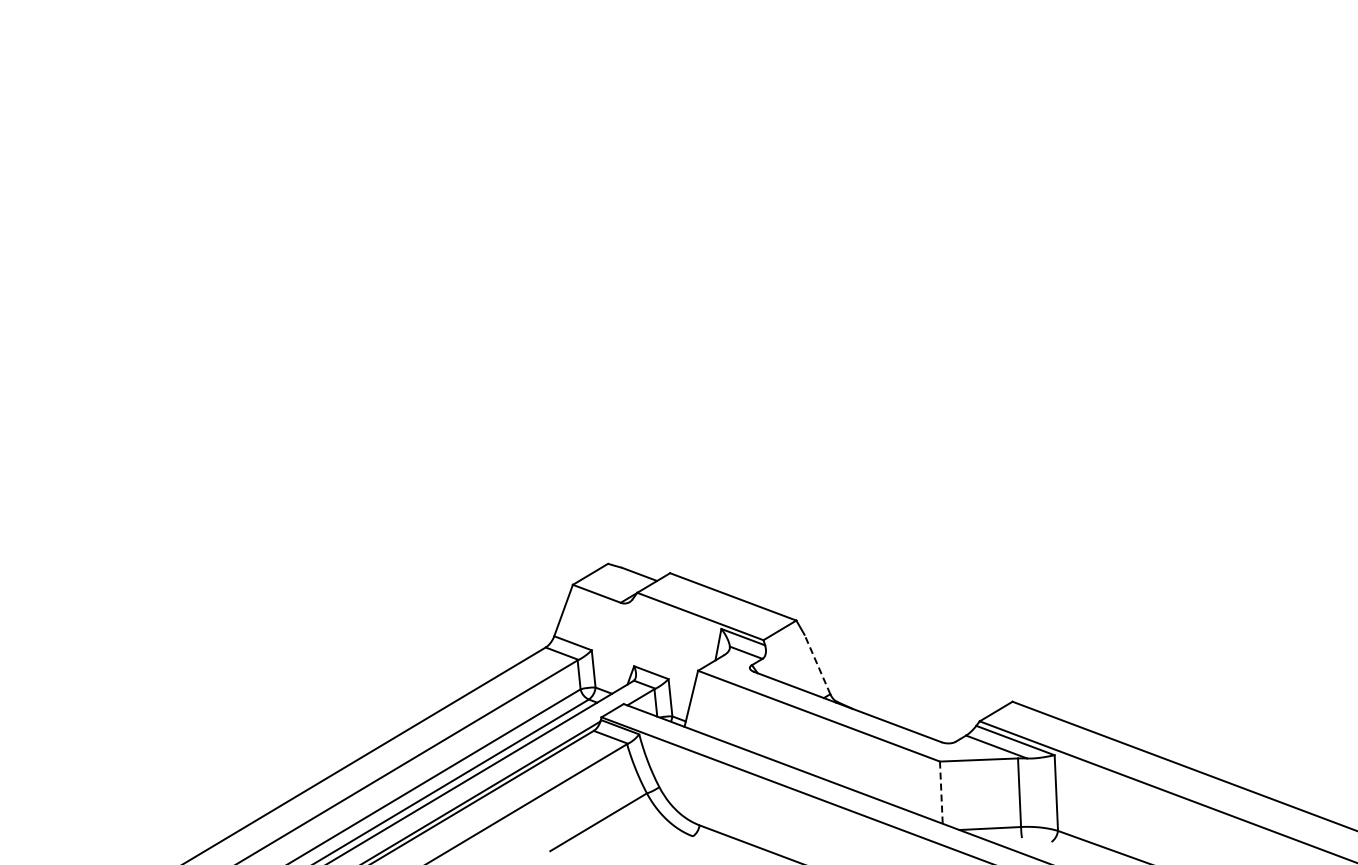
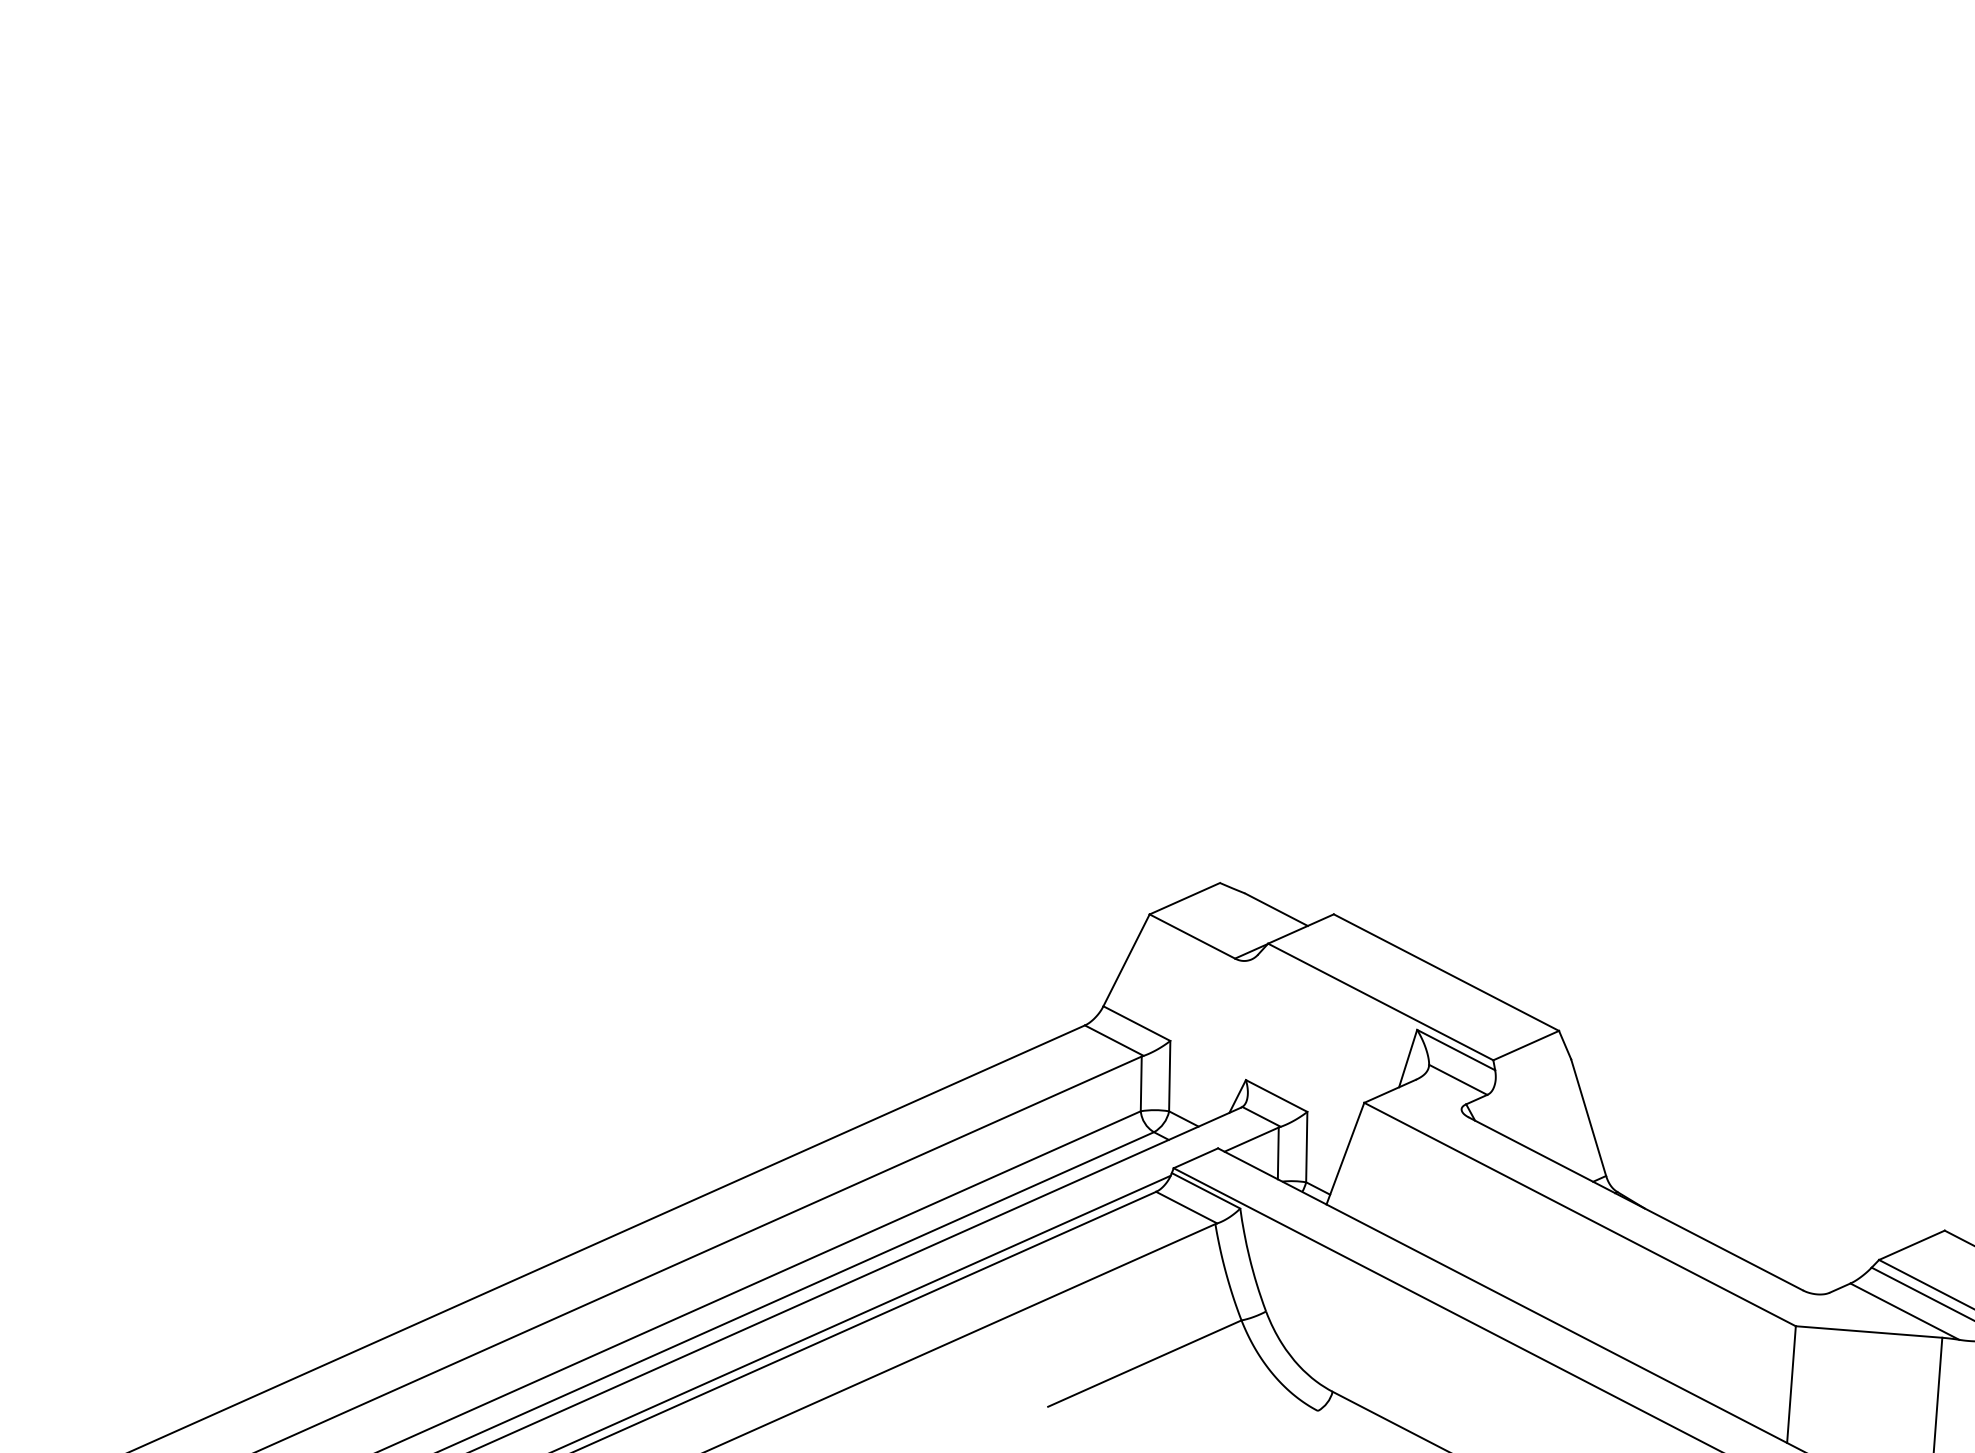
line: (817, 664) -> (1588, 1117), dashed -> solid
line: (941, 793) -> (1791, 1386), dashed -> solid

